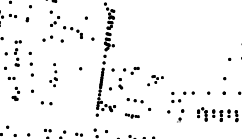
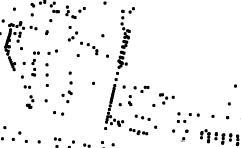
part: (47, 37) -> (52, 51), moved
part: (52, 75) -> (66, 87), size x1.43
part: (155, 79) -> (163, 99), size x1.43
part: (131, 115) -> (138, 131), size x1.43

